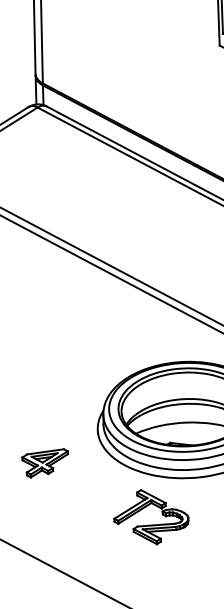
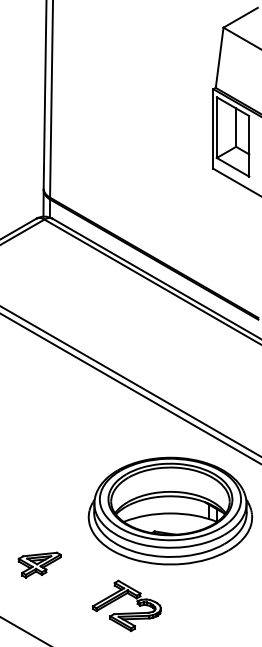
part: (45, 462) -> (39, 564), moved
part: (151, 524) -> (126, 612), moved

